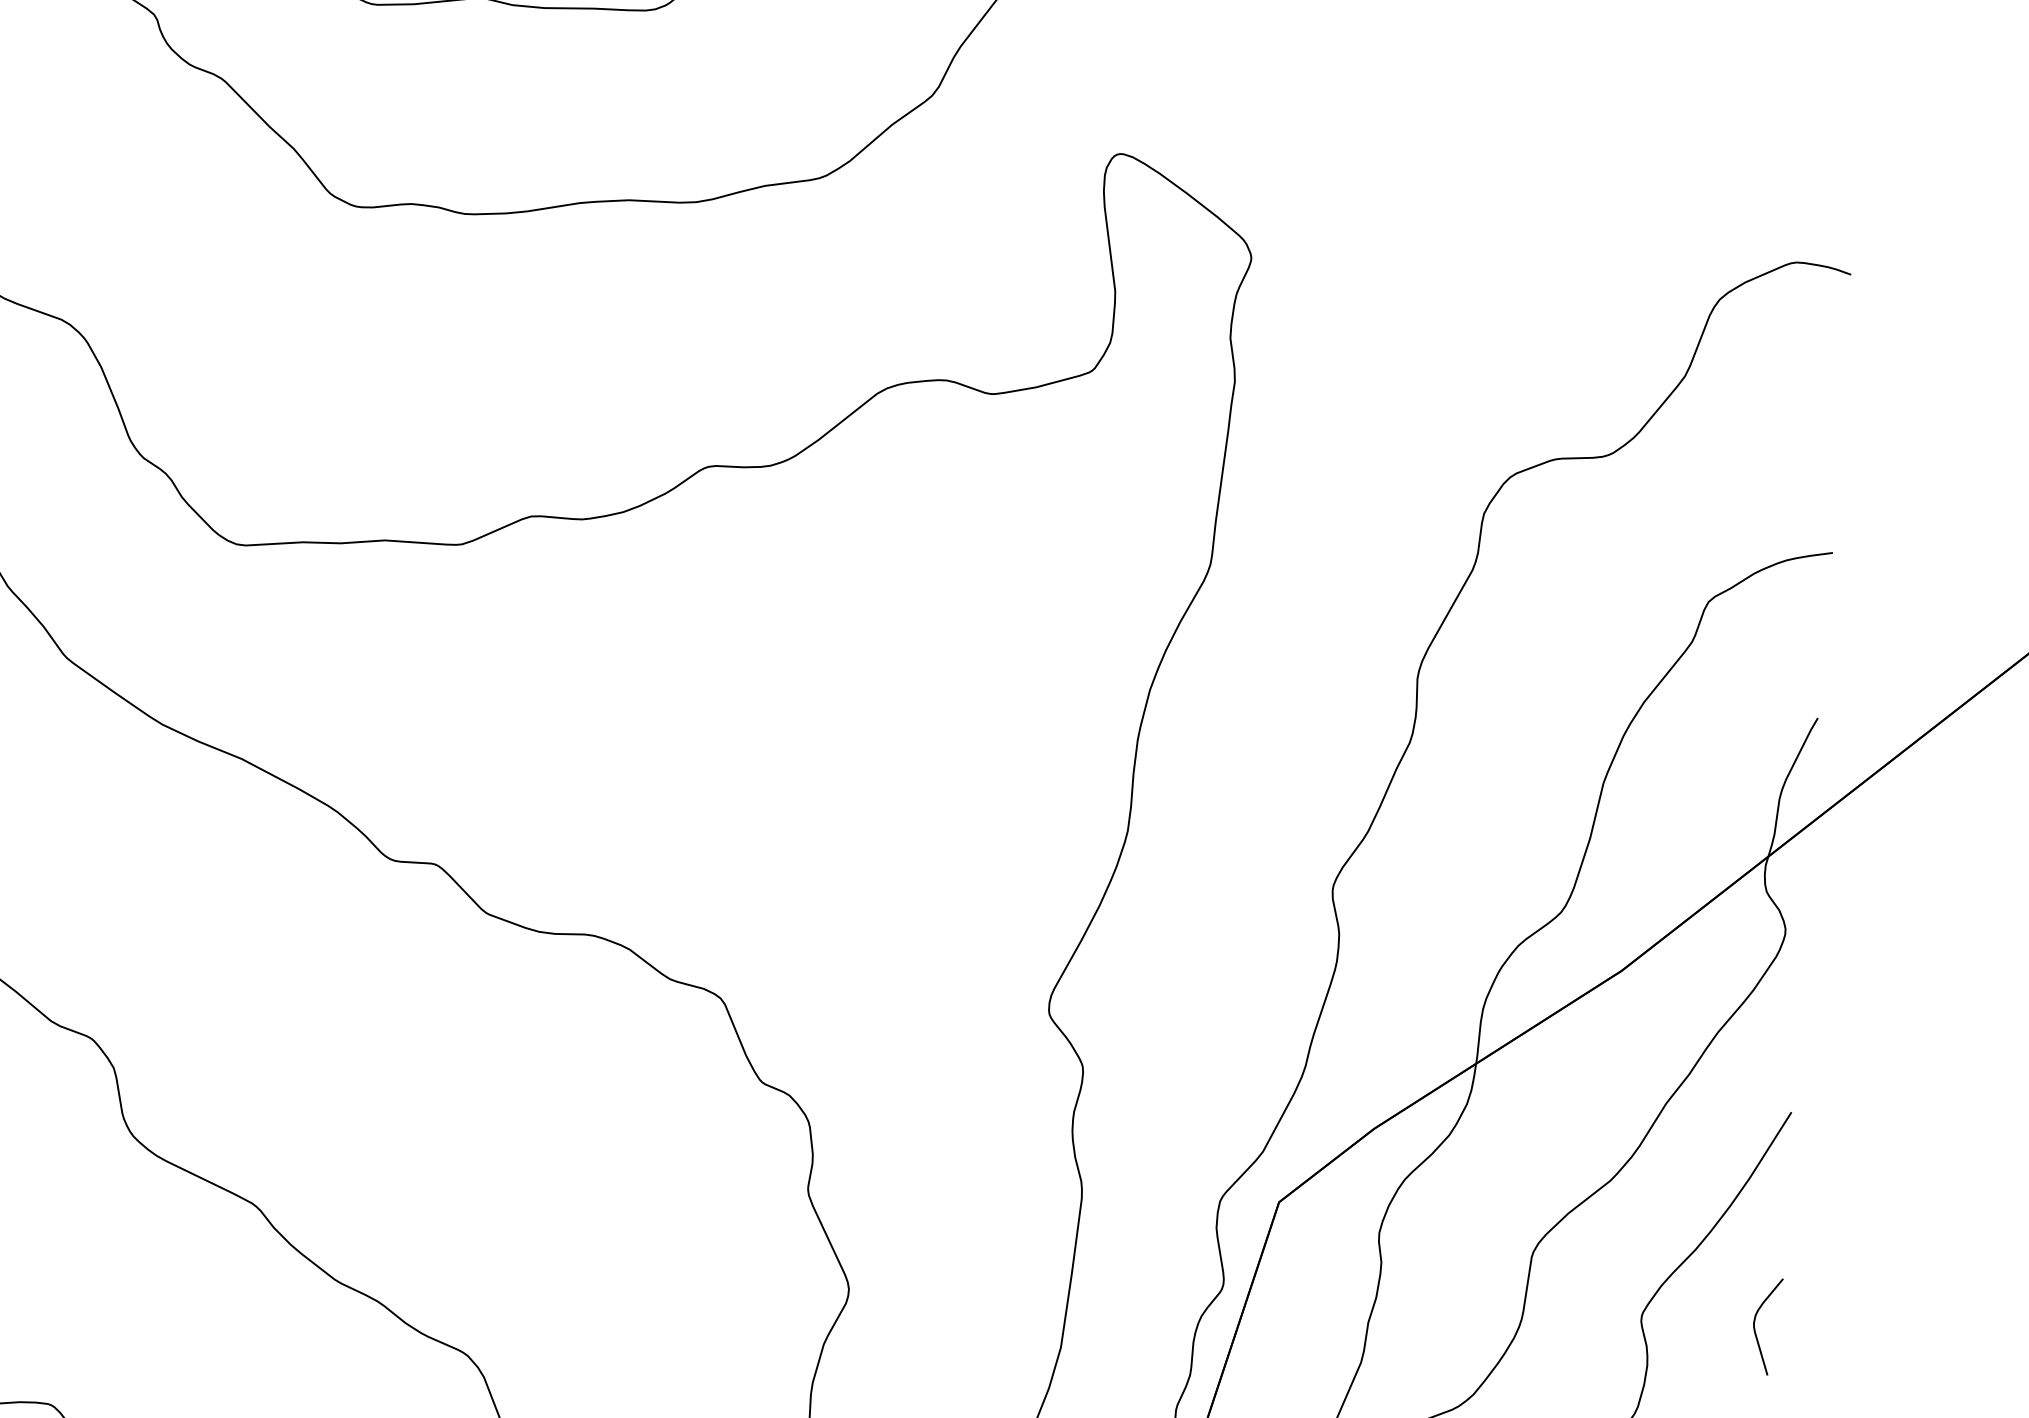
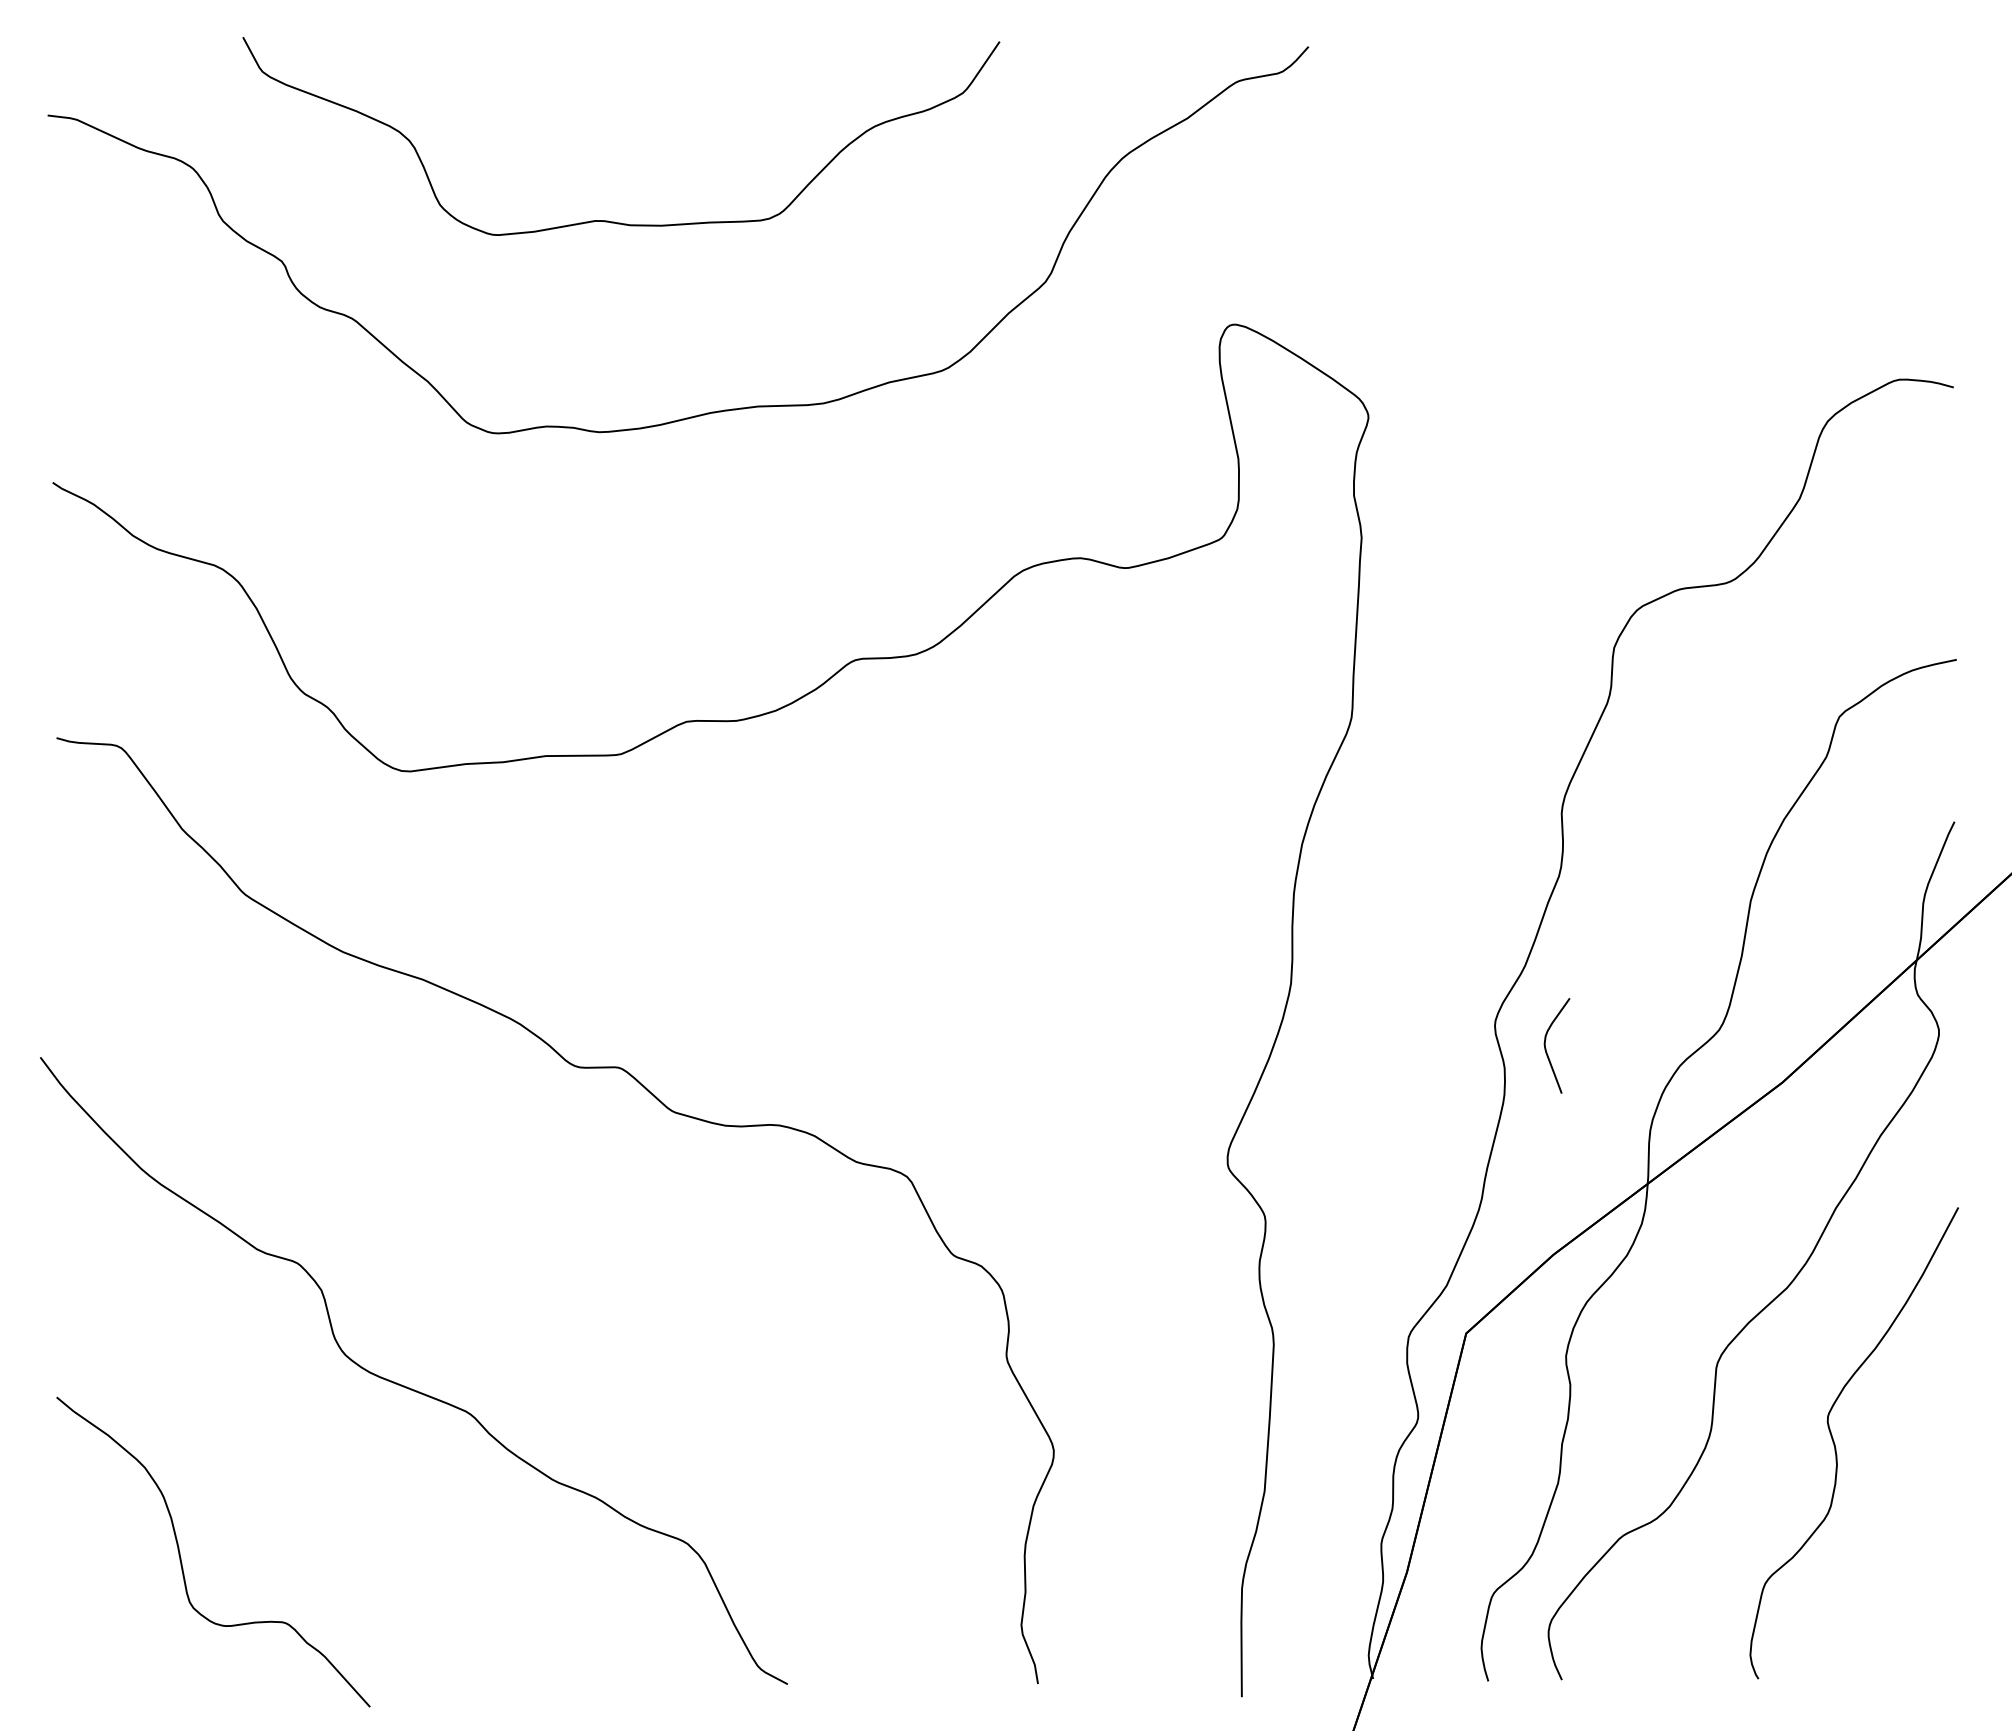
curve: (1755, 1328) -> (1546, 1048), moved

